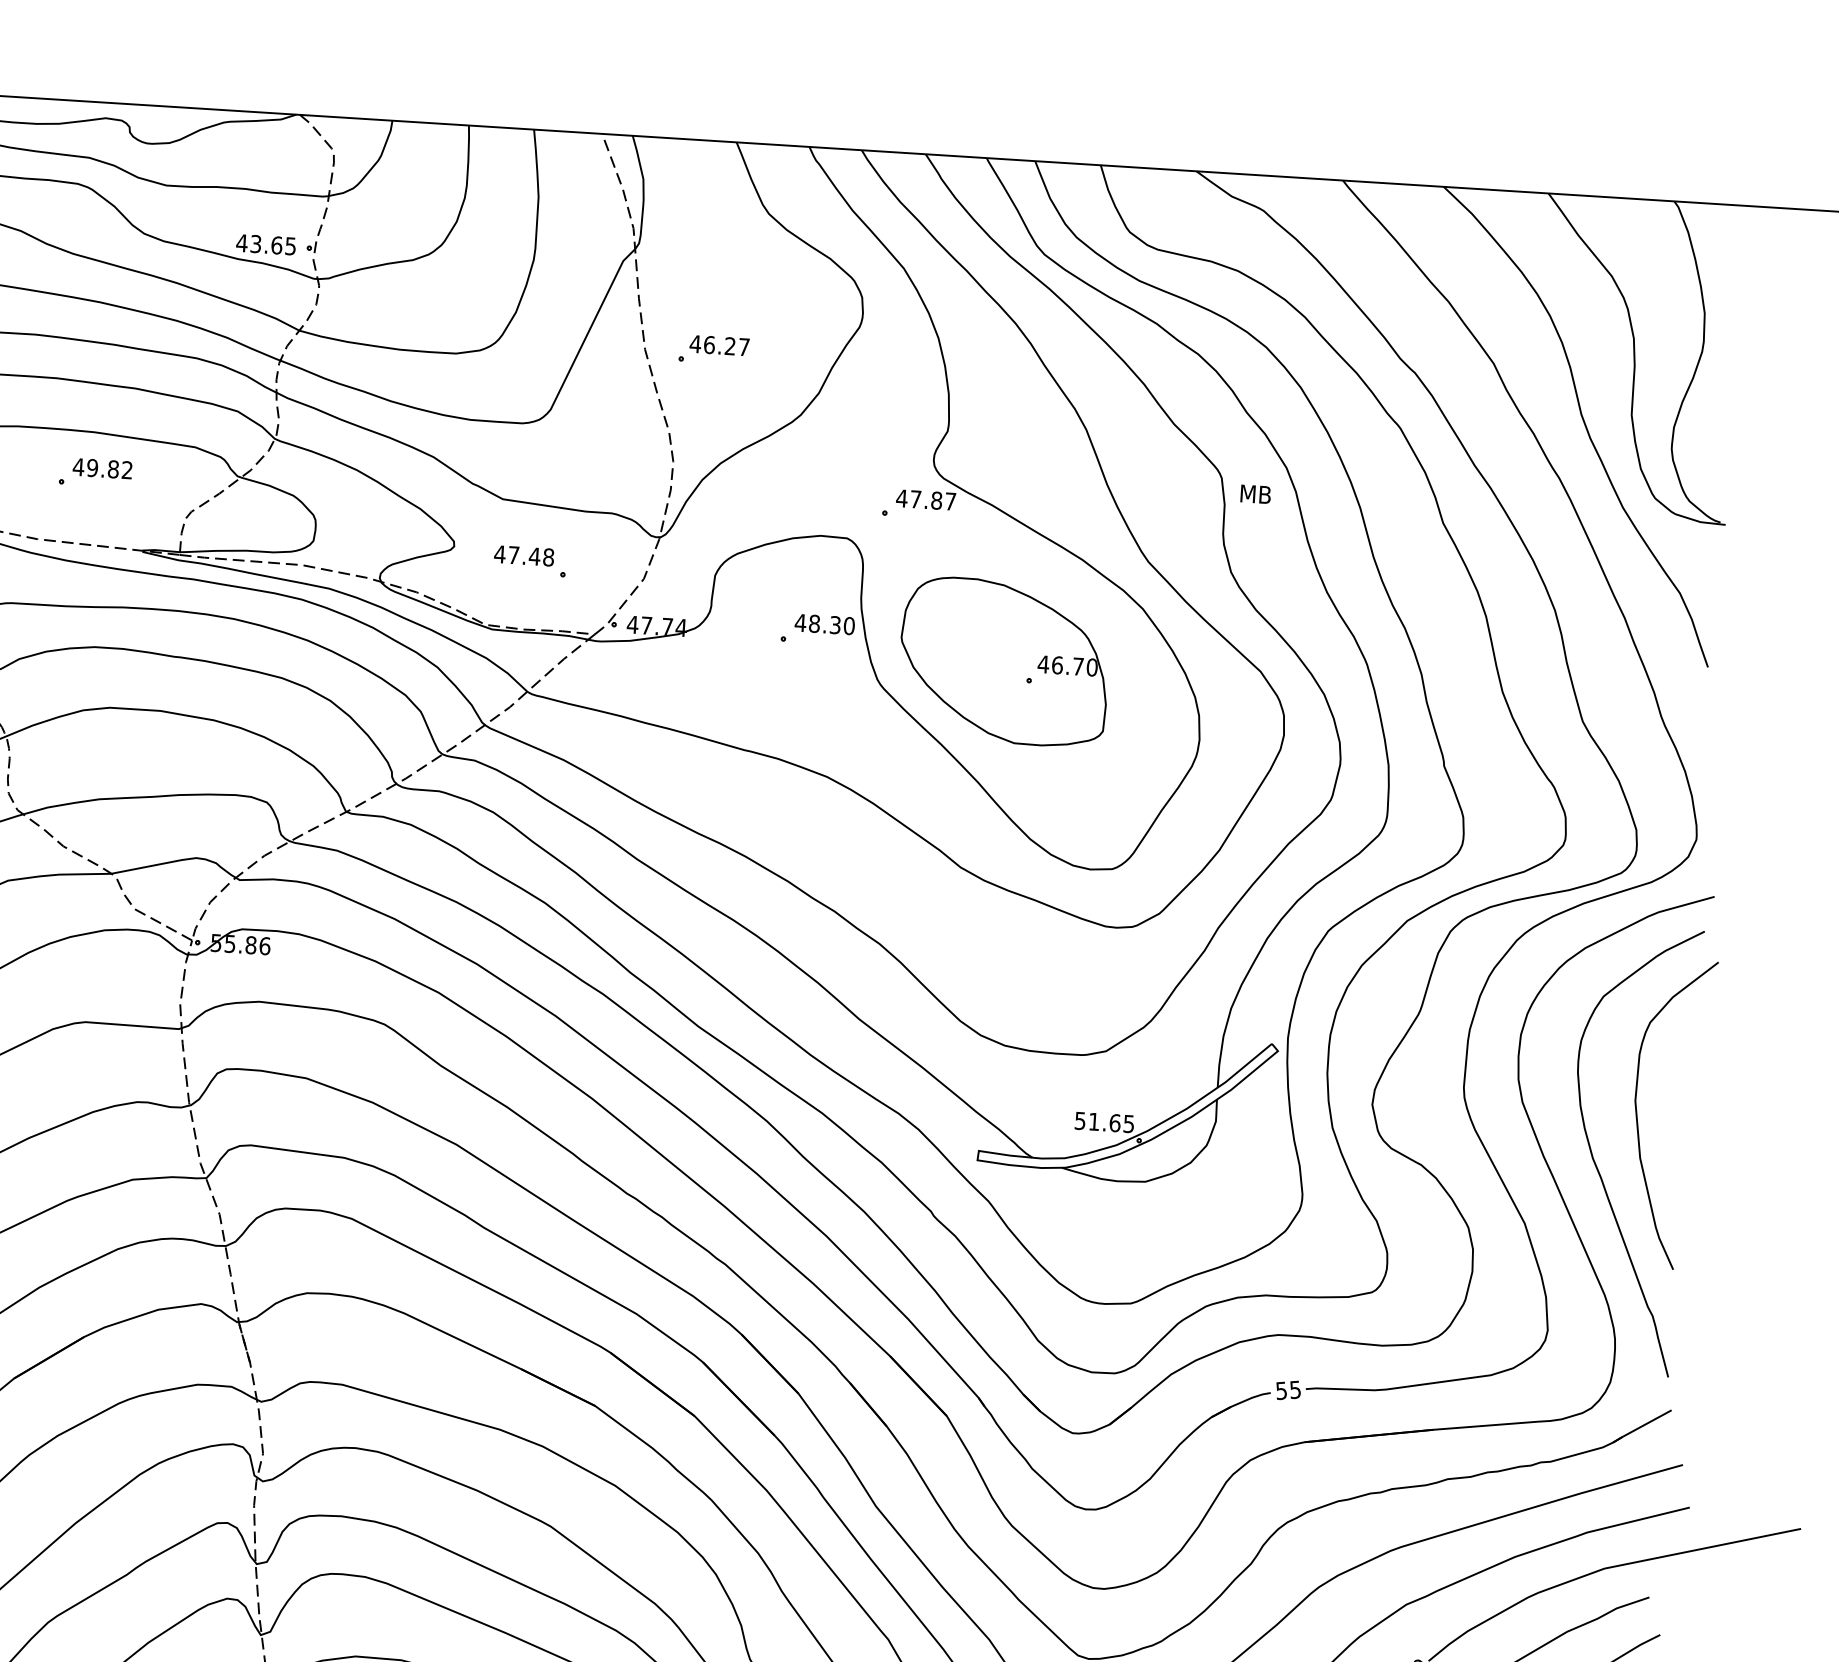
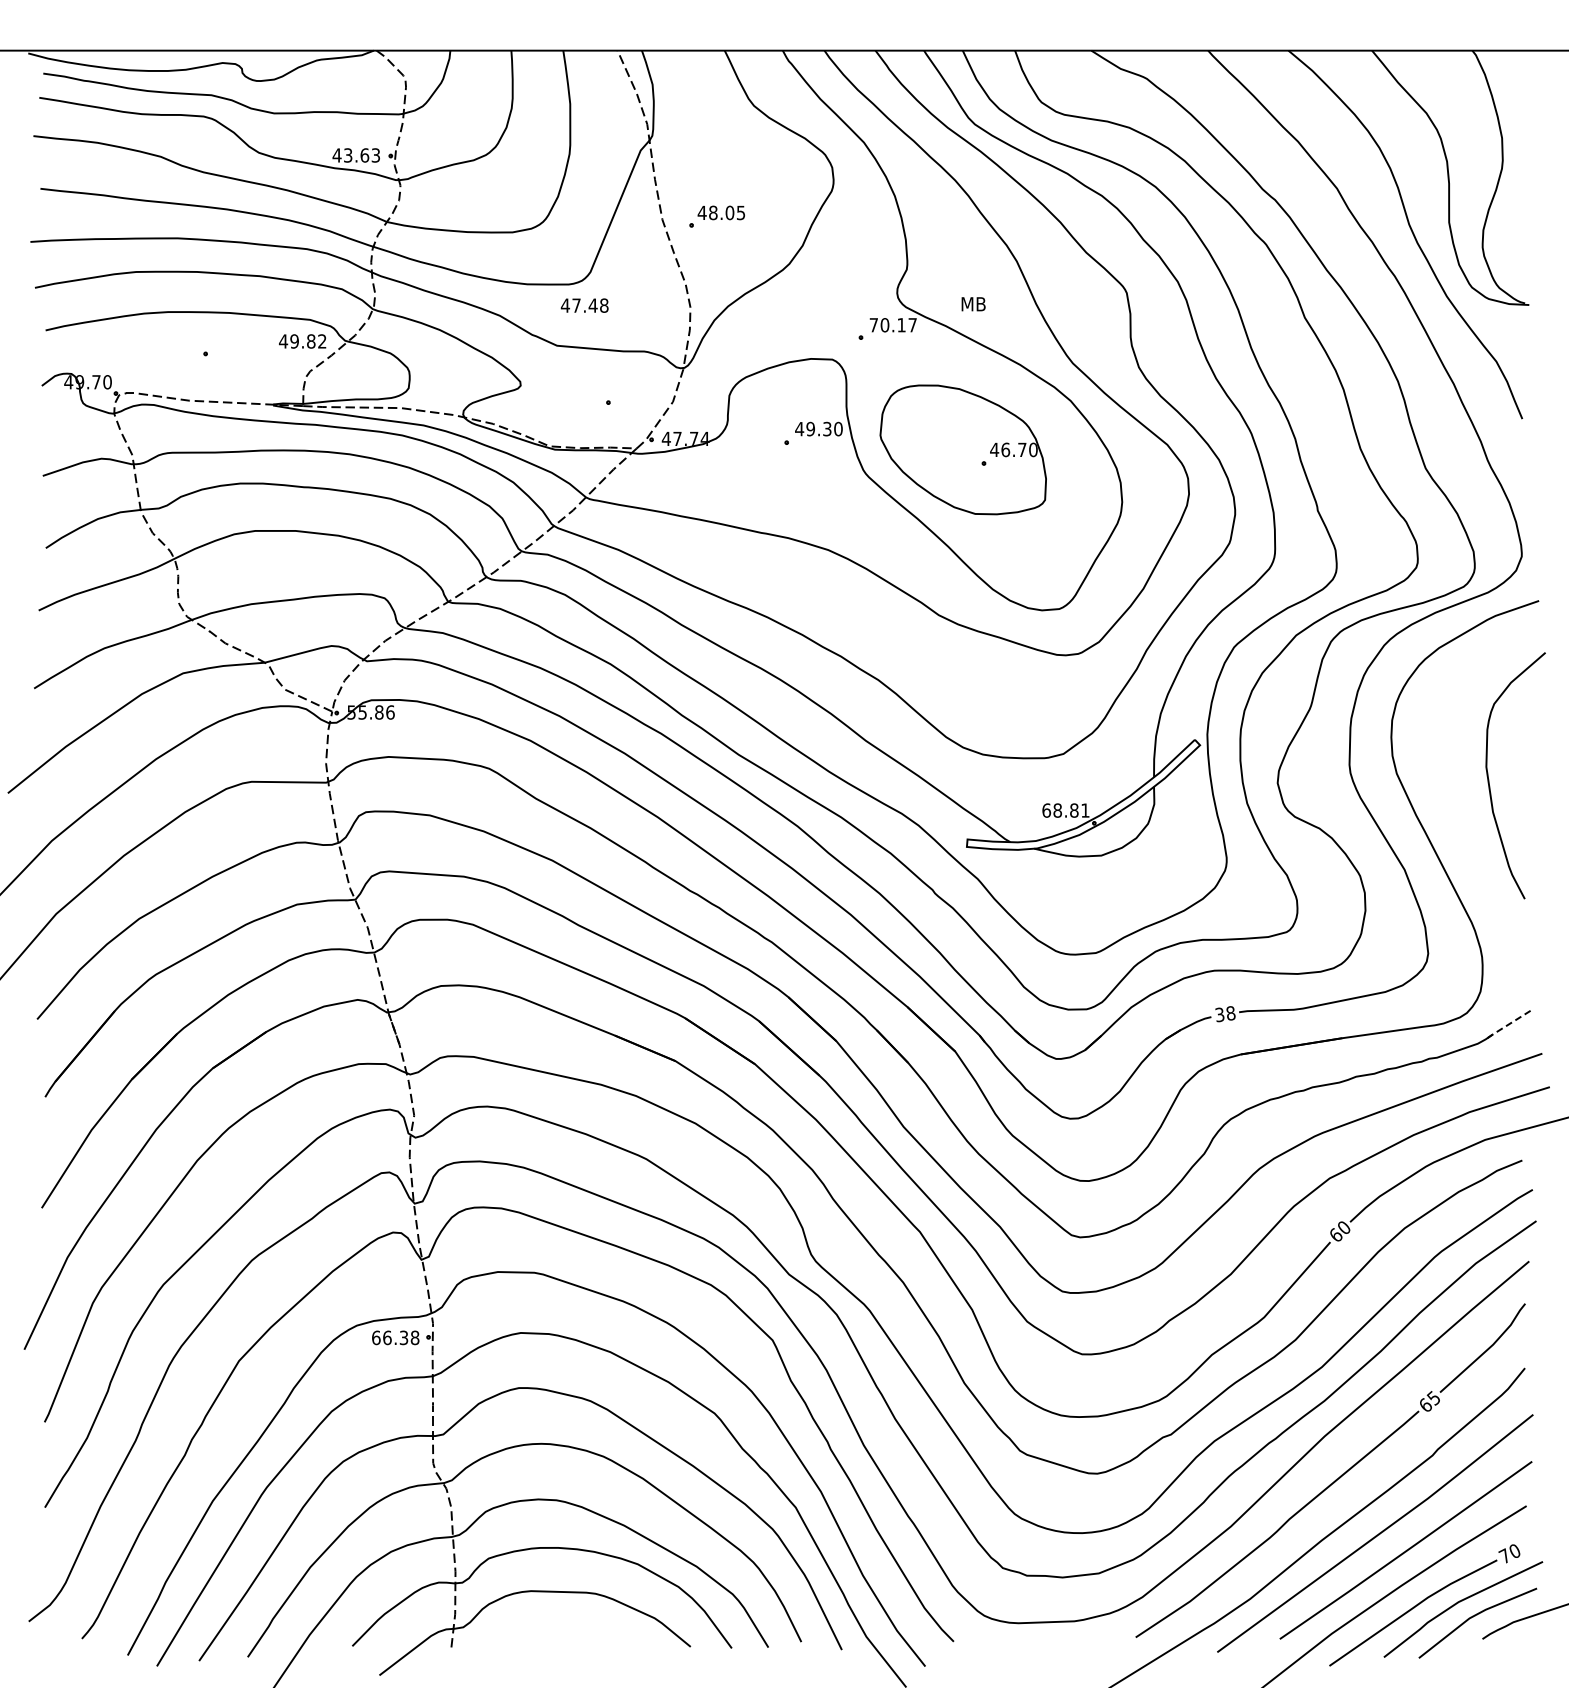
text: (291, 245) -> (376, 154), 43.65 -> 43.63
text: (727, 345) -> (727, 212), 46.27 -> 48.05
text: (102, 468) -> (302, 341), moved
text: (1255, 494) -> (973, 304), moved
text: (919, 499) -> (887, 325), 47.87 -> 70.17
text: (523, 555) -> (584, 305), moved
text: (814, 624) -> (810, 429), 48.30 -> 49.30
text: (1104, 1122) -> (1065, 810), 51.65 -> 68.81
curve: (1597, 1165) -> (1459, 820), removed
text: (1288, 1389) -> (1225, 1013), 55 -> 38
line: (1641, 1426) -> (1507, 1025), solid -> dashed

